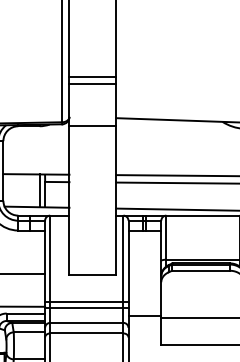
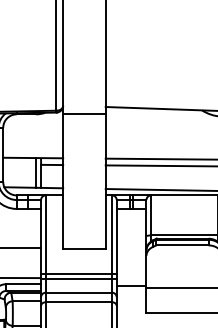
line: (92, 77) -> (84, 70), removed
line: (92, 84) -> (84, 76), removed

